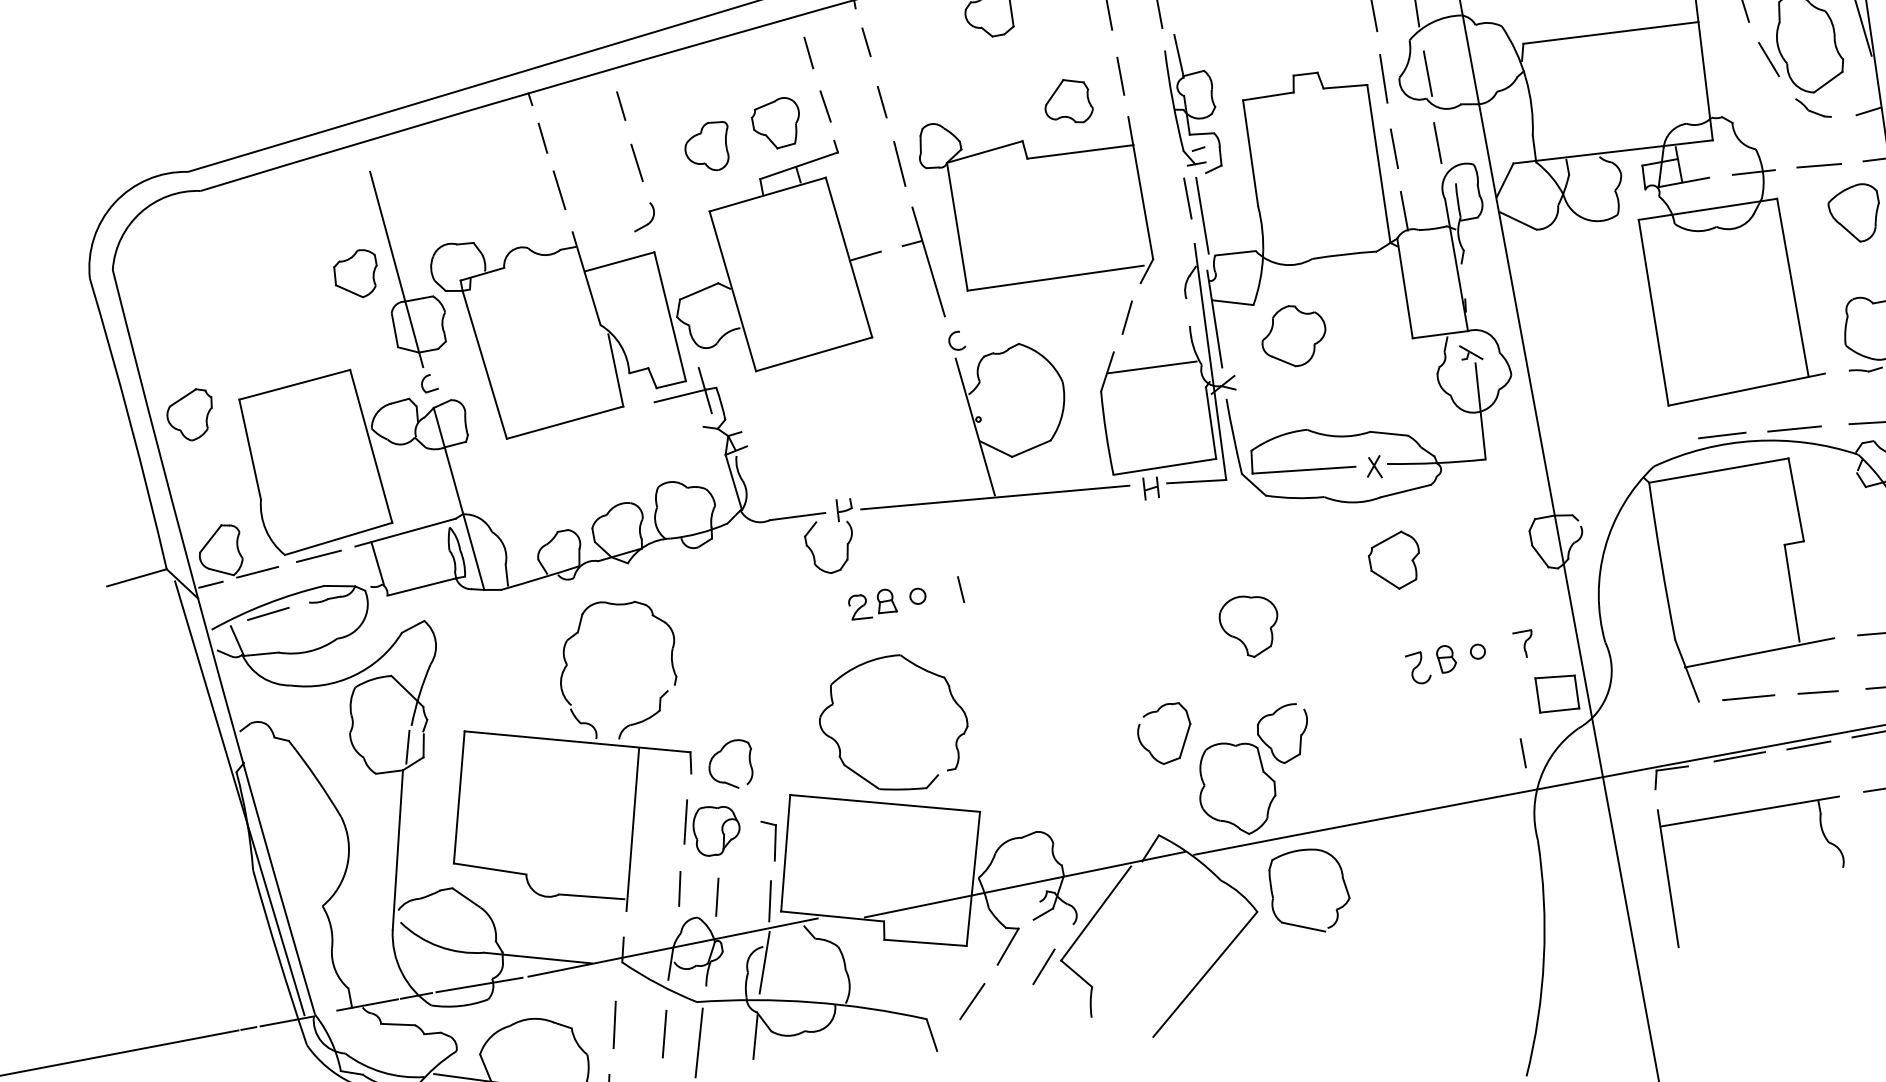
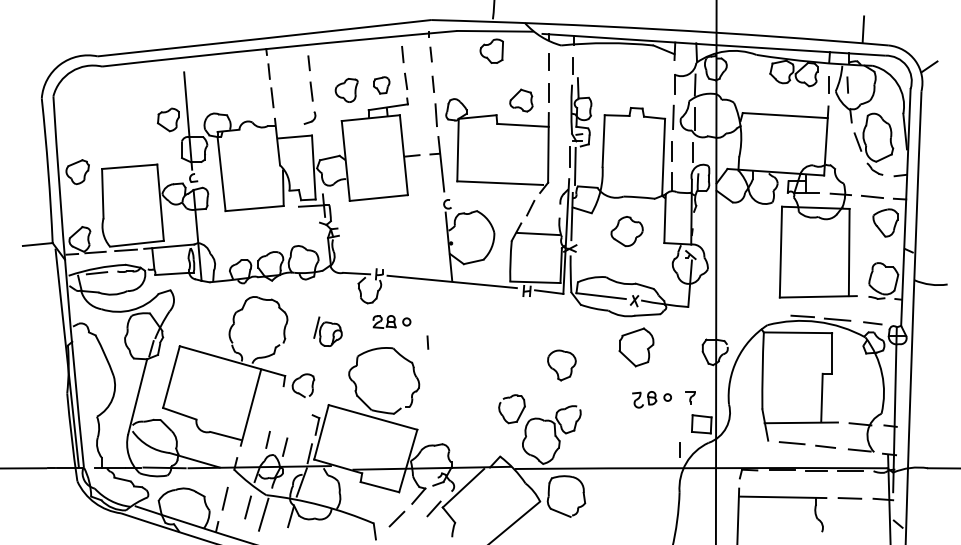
part: (777, 124) -> (381, 85), size x0.7
part: (1292, 336) -> (626, 231), moved
part: (1395, 559) -> (636, 346), size x1.4
line: (960, 589) -> (427, 342), moved
part: (709, 825) -> (327, 331), moved

